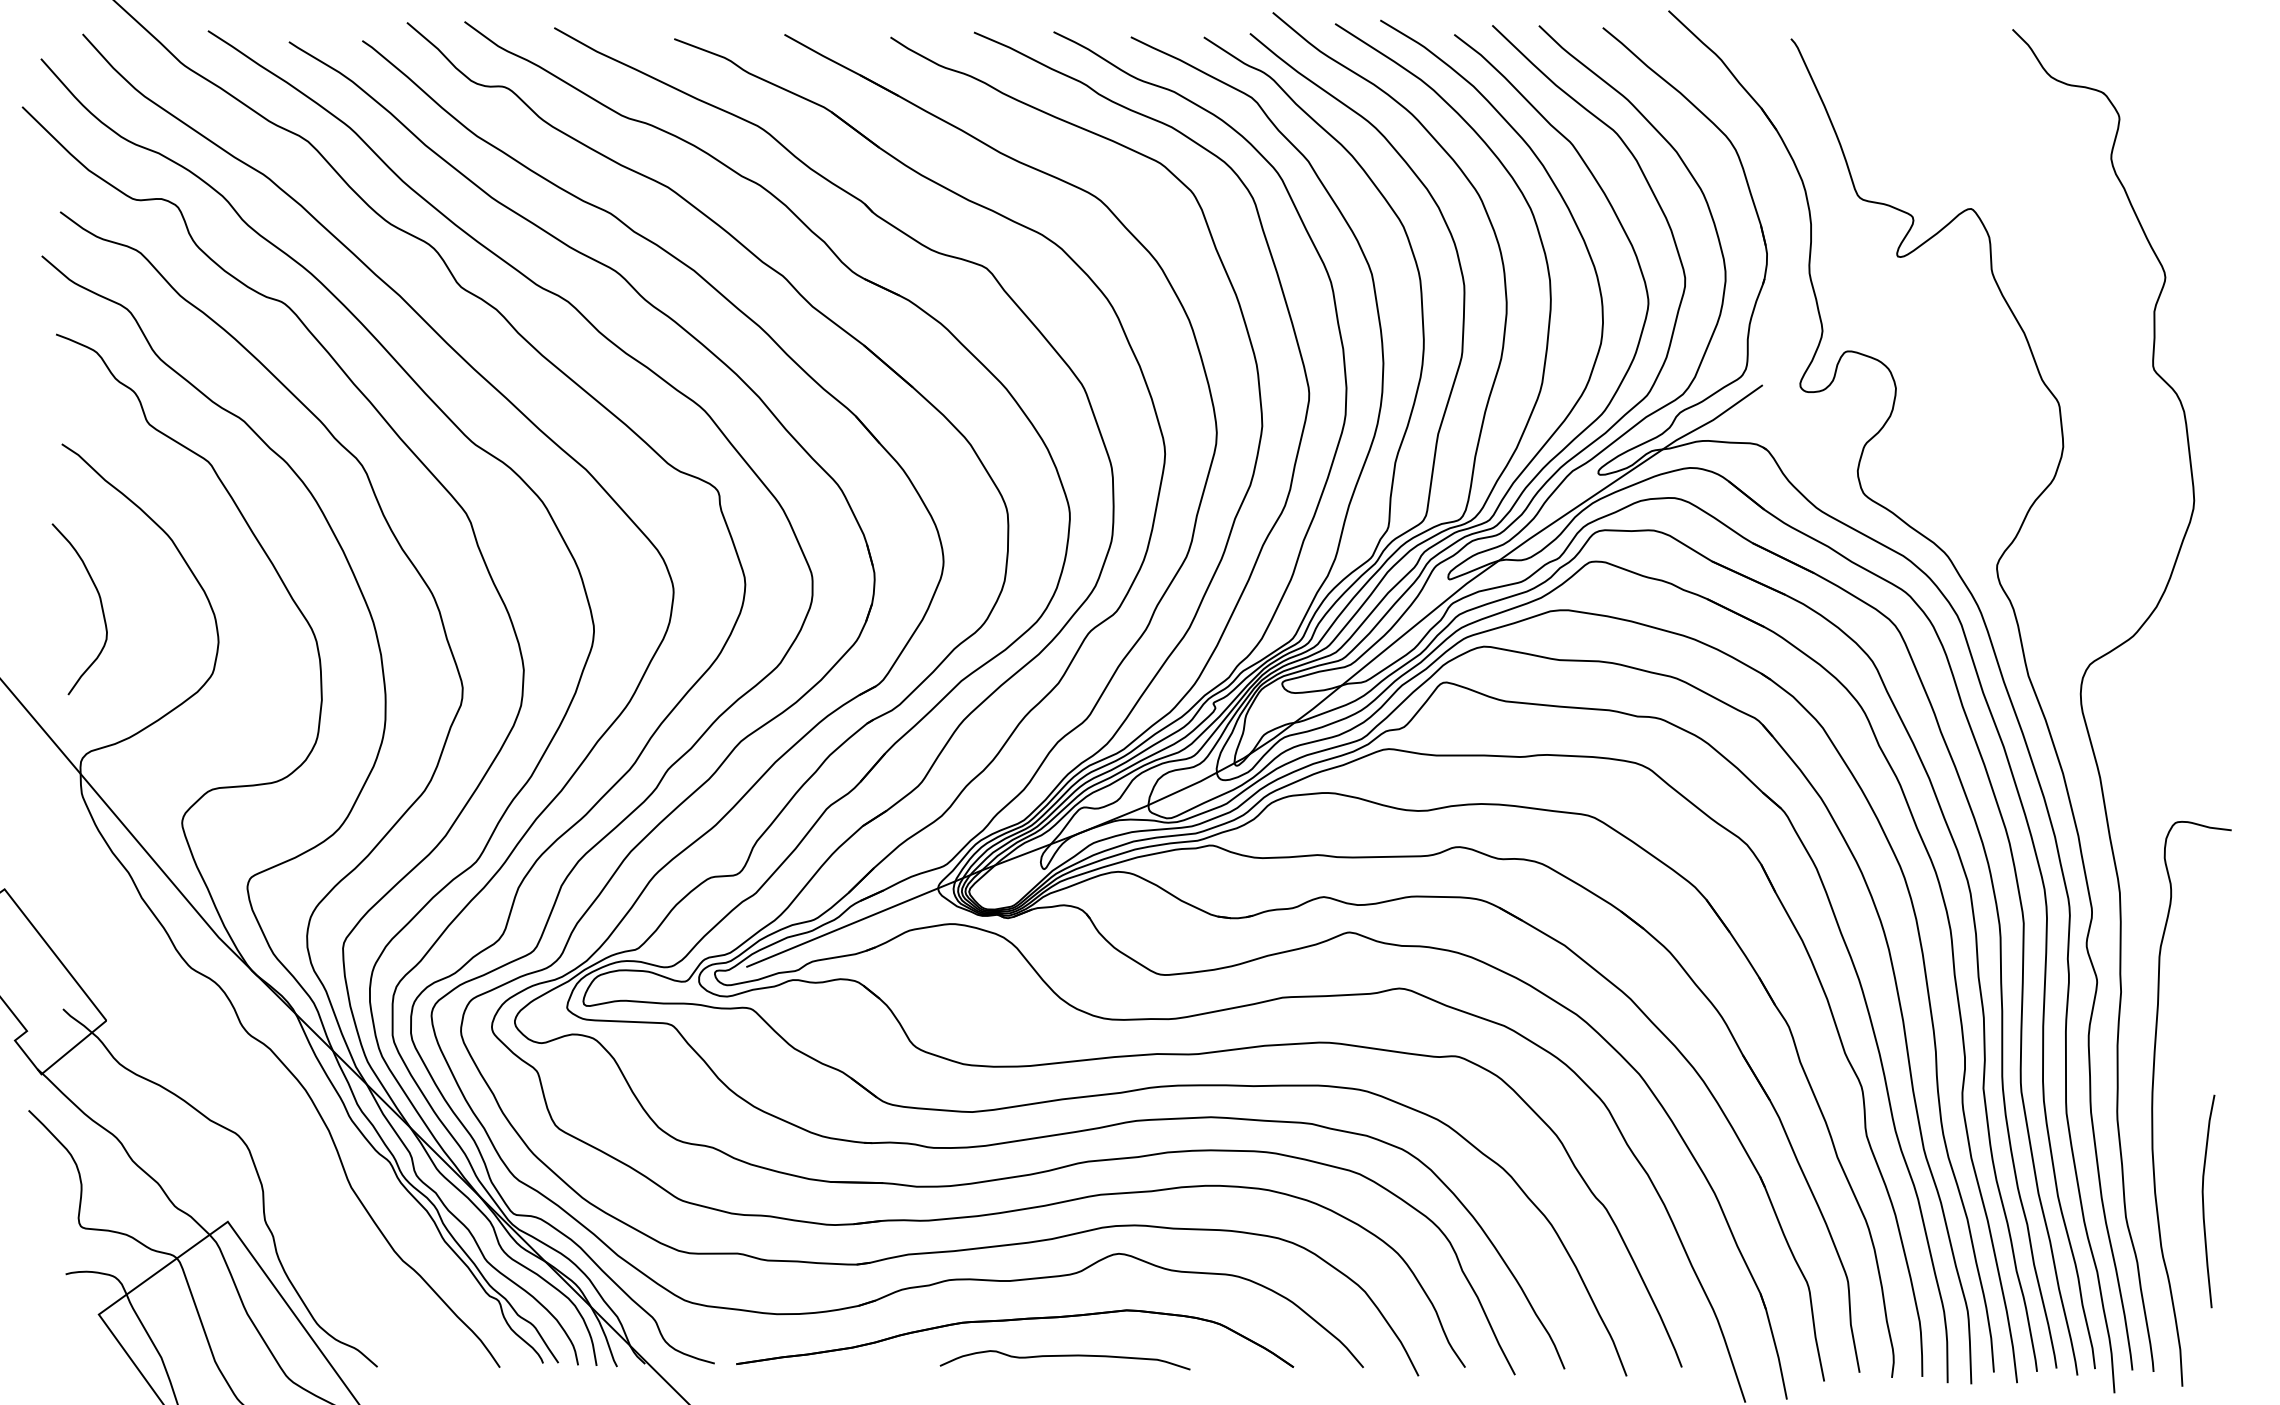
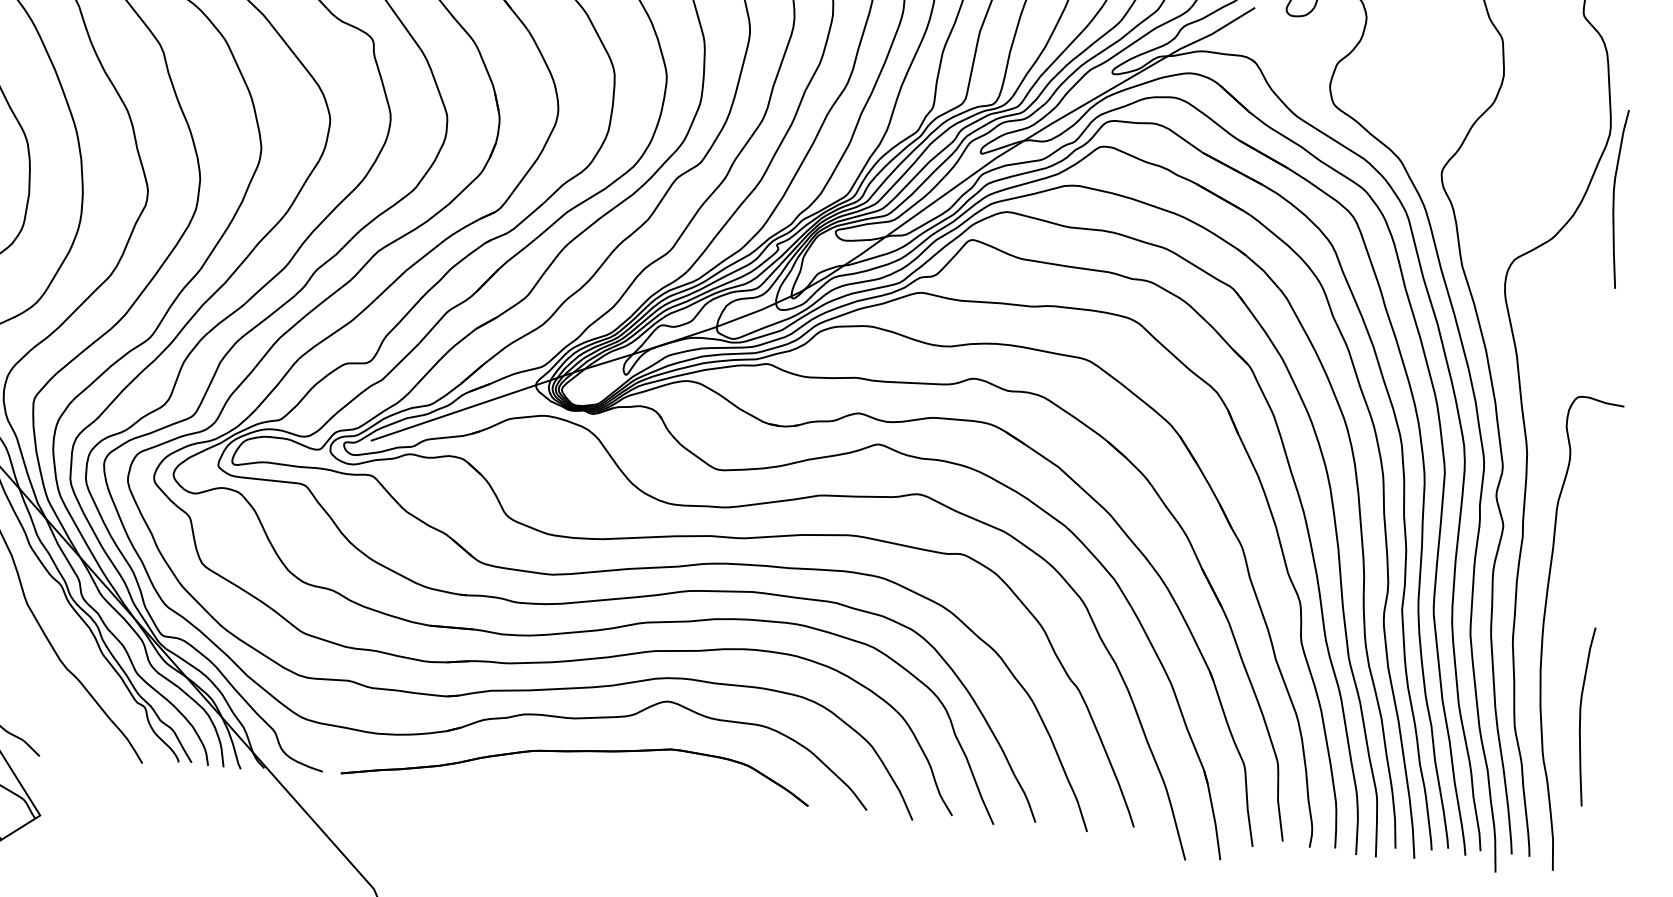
curve: (2203, 584) -> (1614, 198), added
curve: (1064, 1356) -> (616, 784), removed

